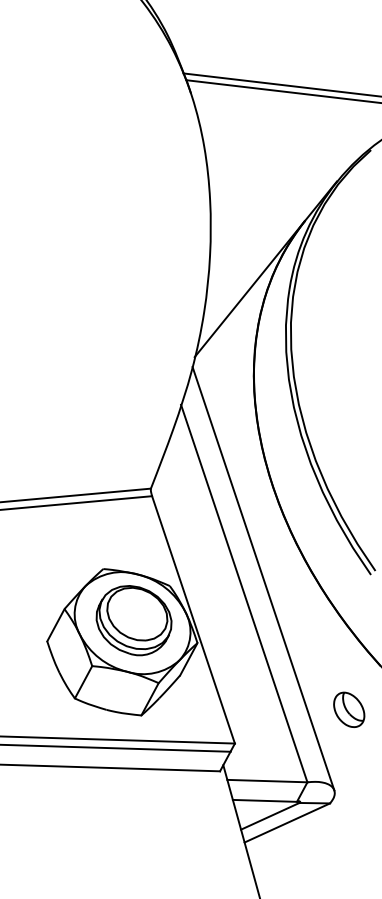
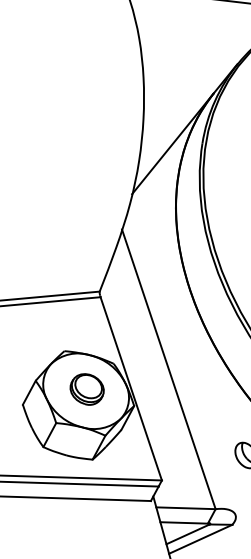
line: (263, 578) -> (183, 358), removed
part: (133, 620) -> (86, 389), size x0.6

